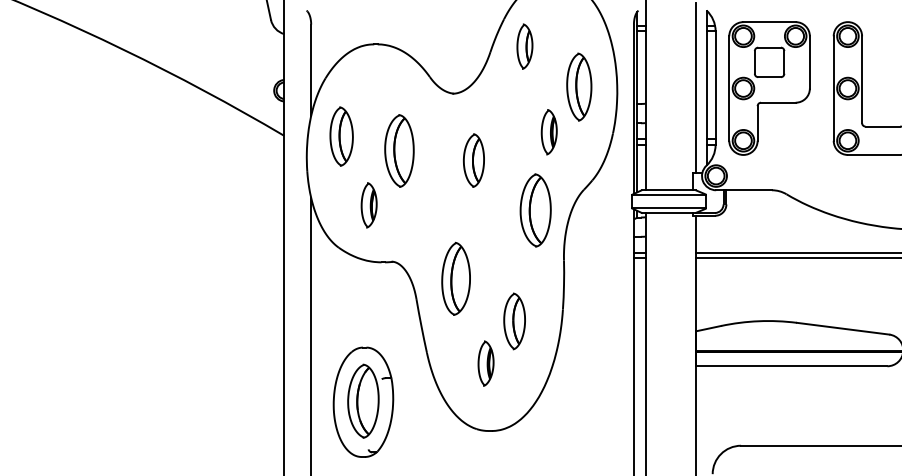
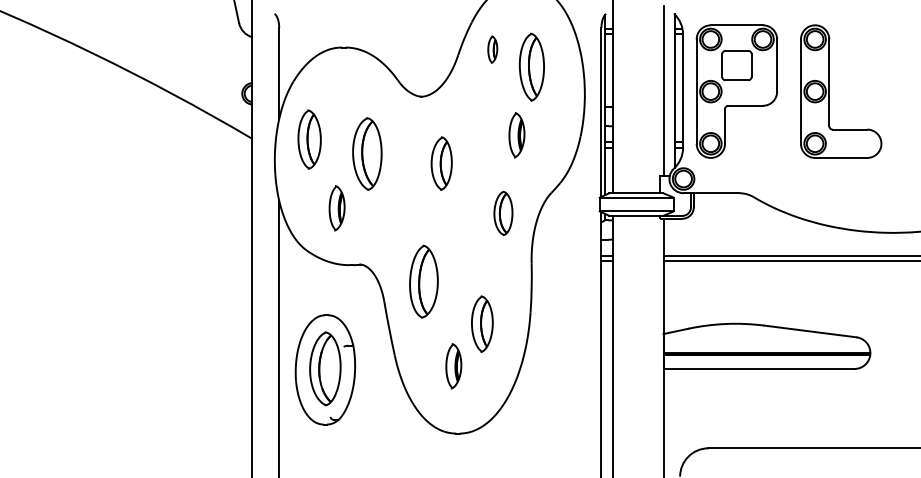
part: (524, 46) -> (492, 49), size x0.6
part: (578, 86) -> (531, 66), moved
part: (535, 210) -> (503, 213), size x0.6
part: (363, 401) -> (325, 369), moved

